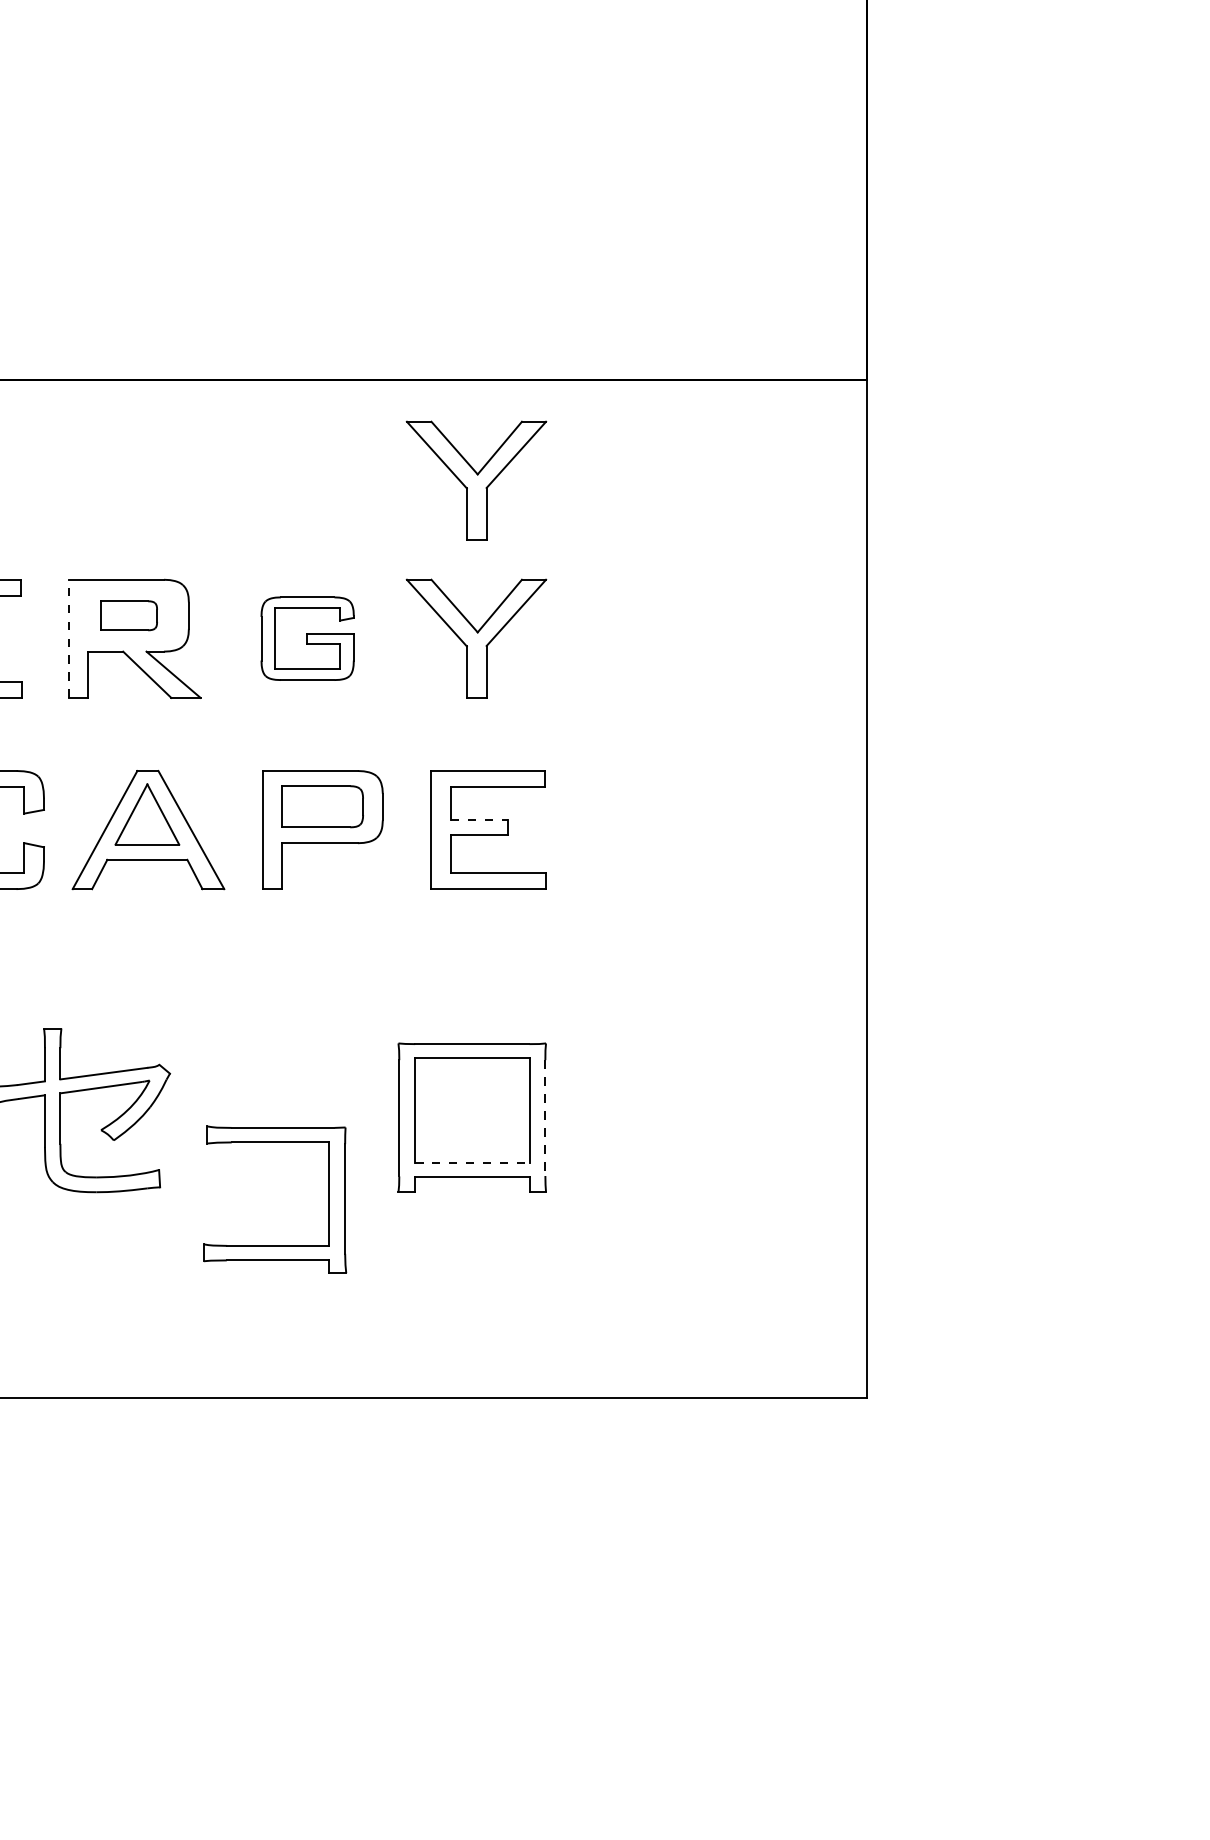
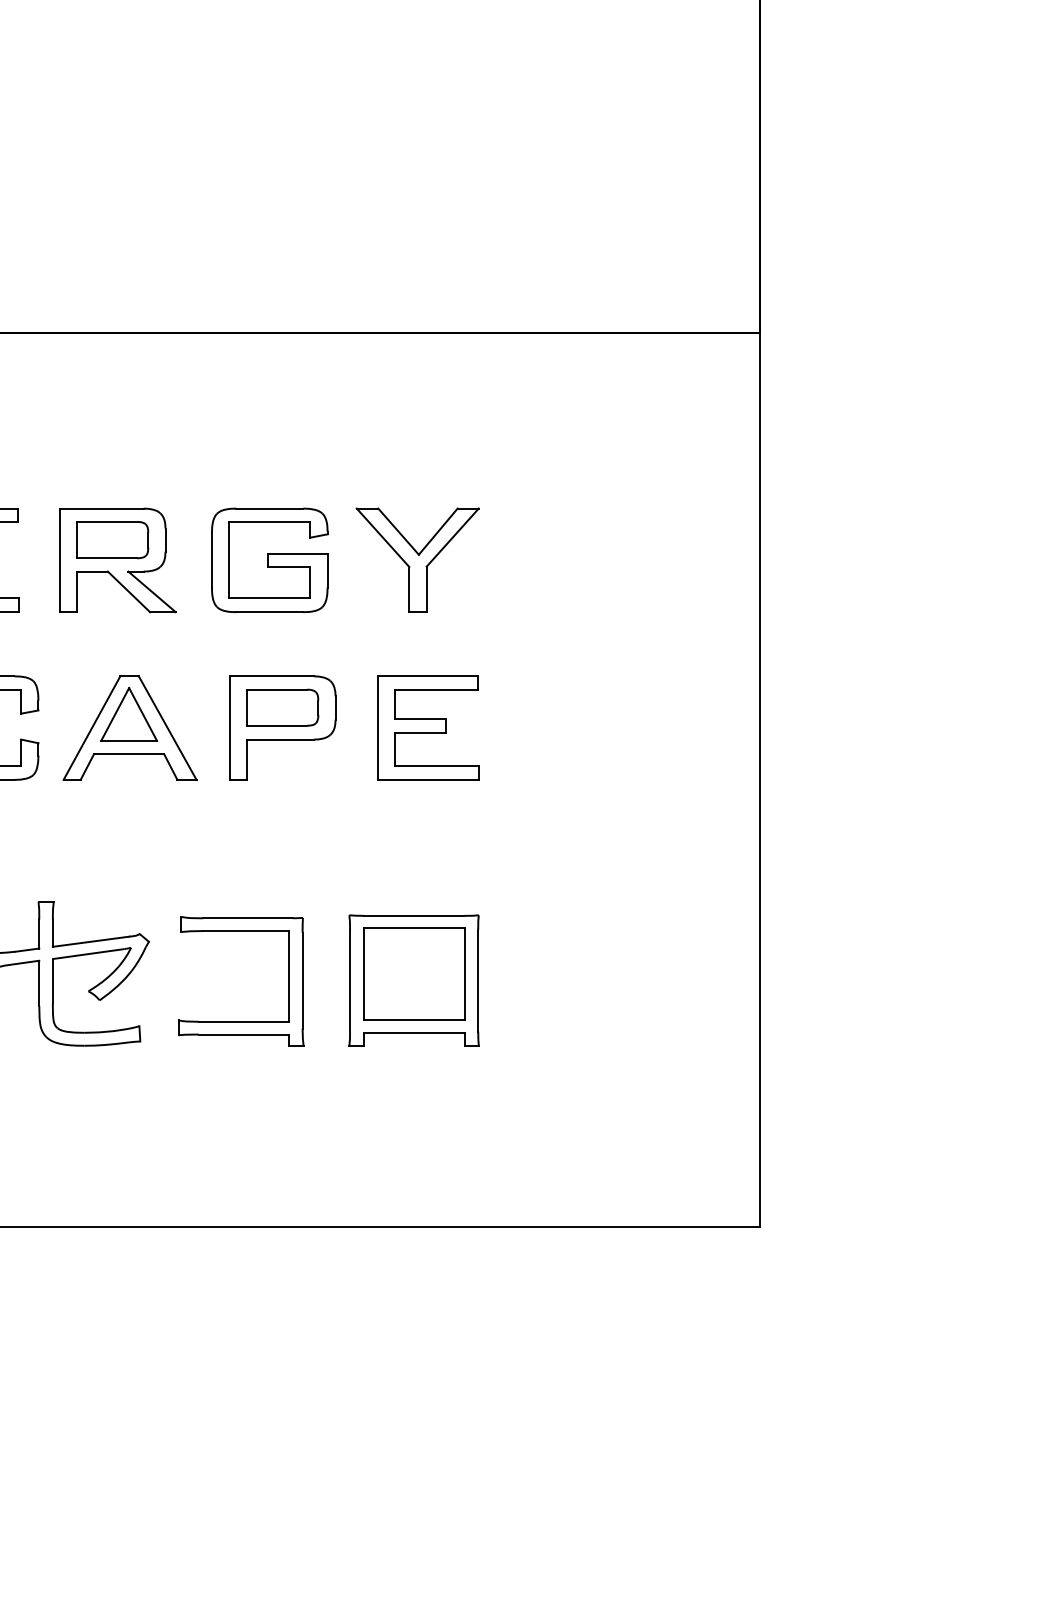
part: (476, 480) -> (417, 421), removed
part: (128, 615) -> (112, 539), size x1.43
line: (68, 638) -> (59, 560), dashed -> solid
part: (307, 638) -> (269, 560), size x1.43
line: (479, 819) -> (420, 718), dashed -> solid
line: (545, 1118) -> (478, 981), dashed -> solid
line: (472, 1163) -> (414, 1020), dashed -> solid
part: (275, 1245) -> (241, 1021), moved

